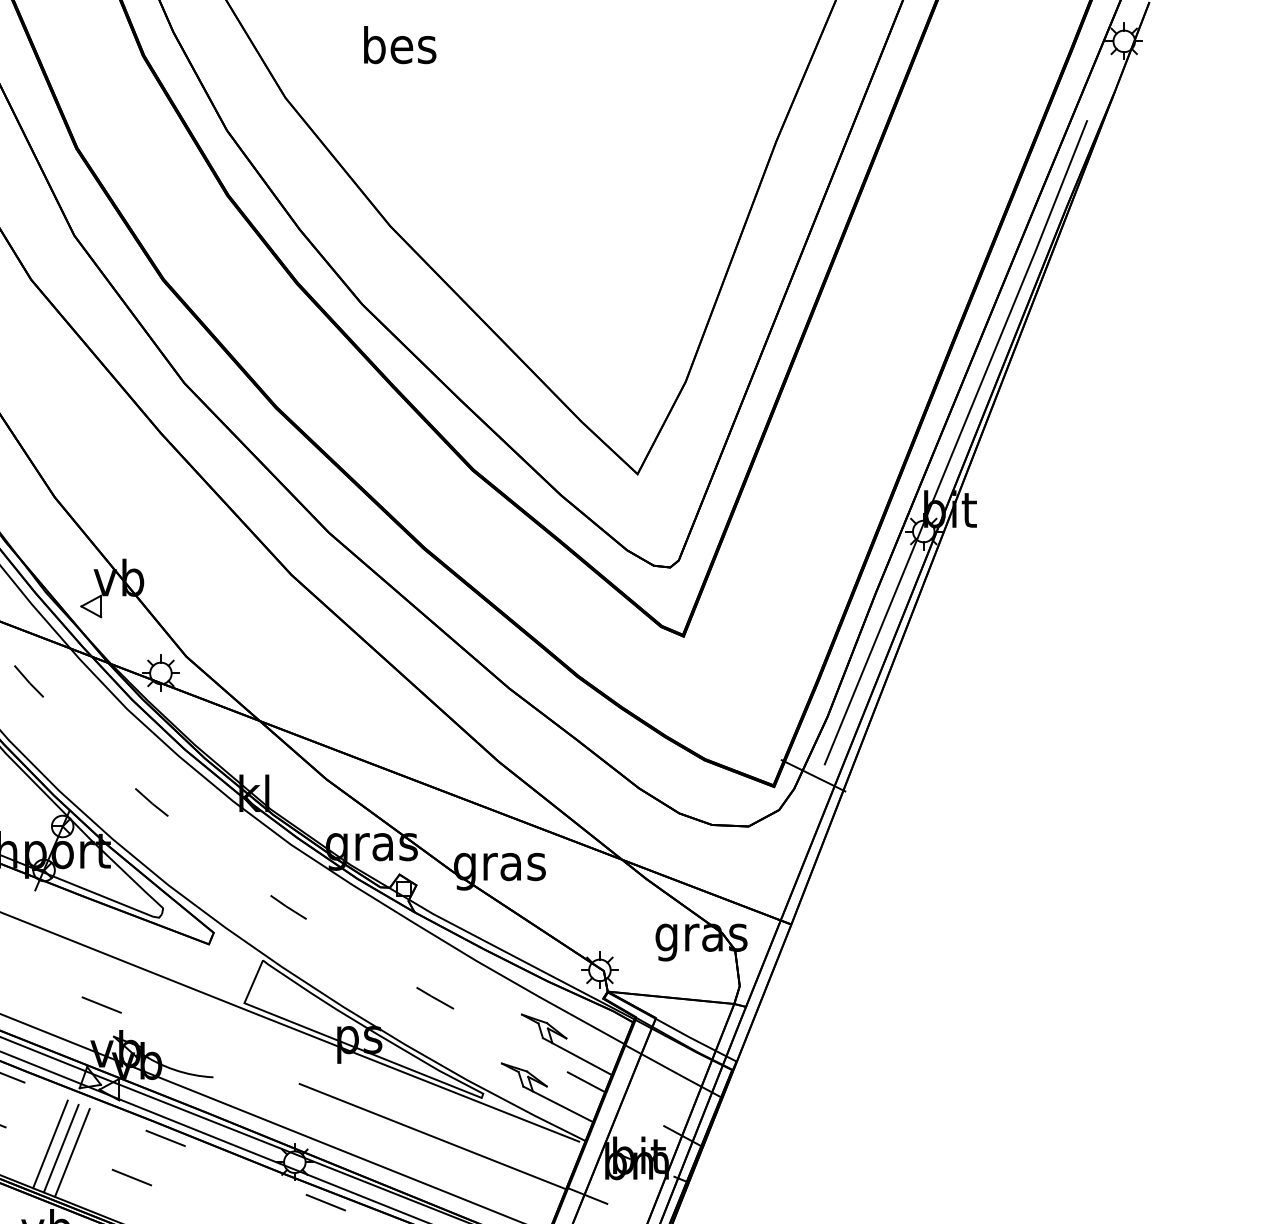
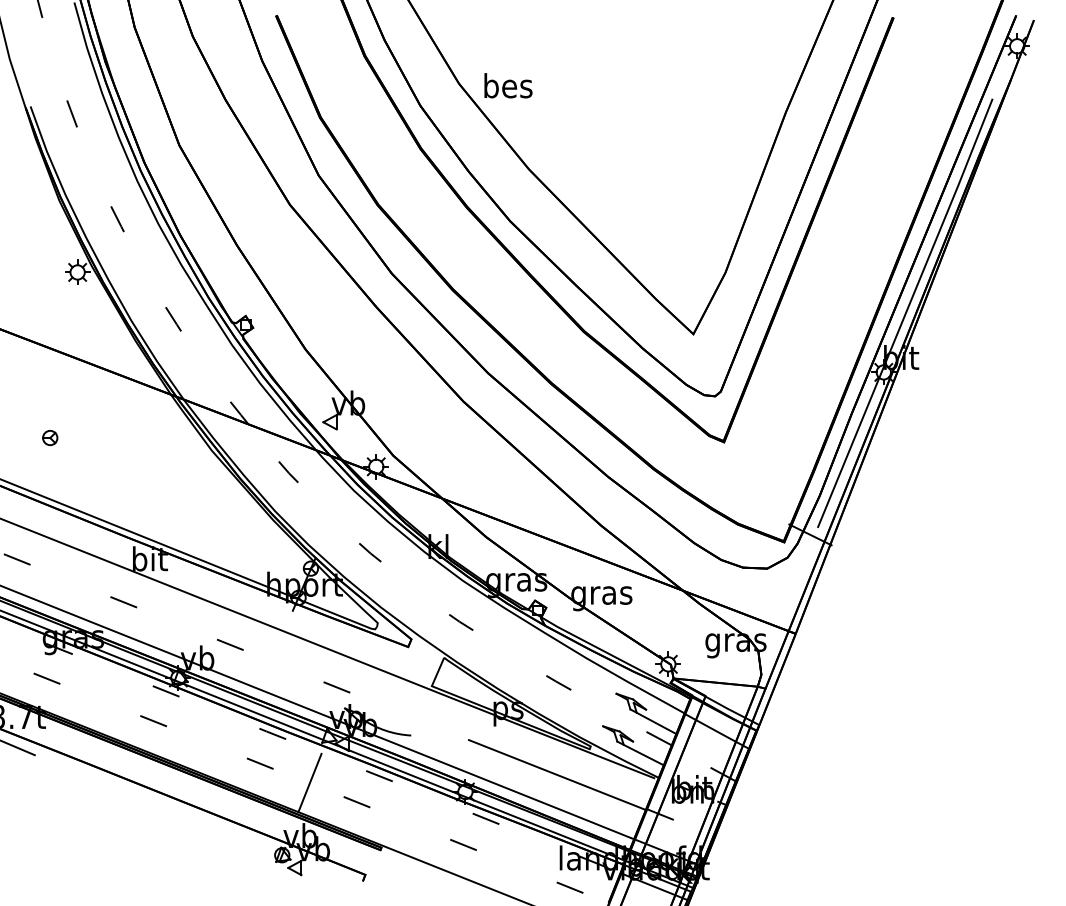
text: (400, 44) -> (508, 85), moved
line: (49, 1144) -> (302, 780), removed
line: (71, 1152) -> (316, 785), removed

